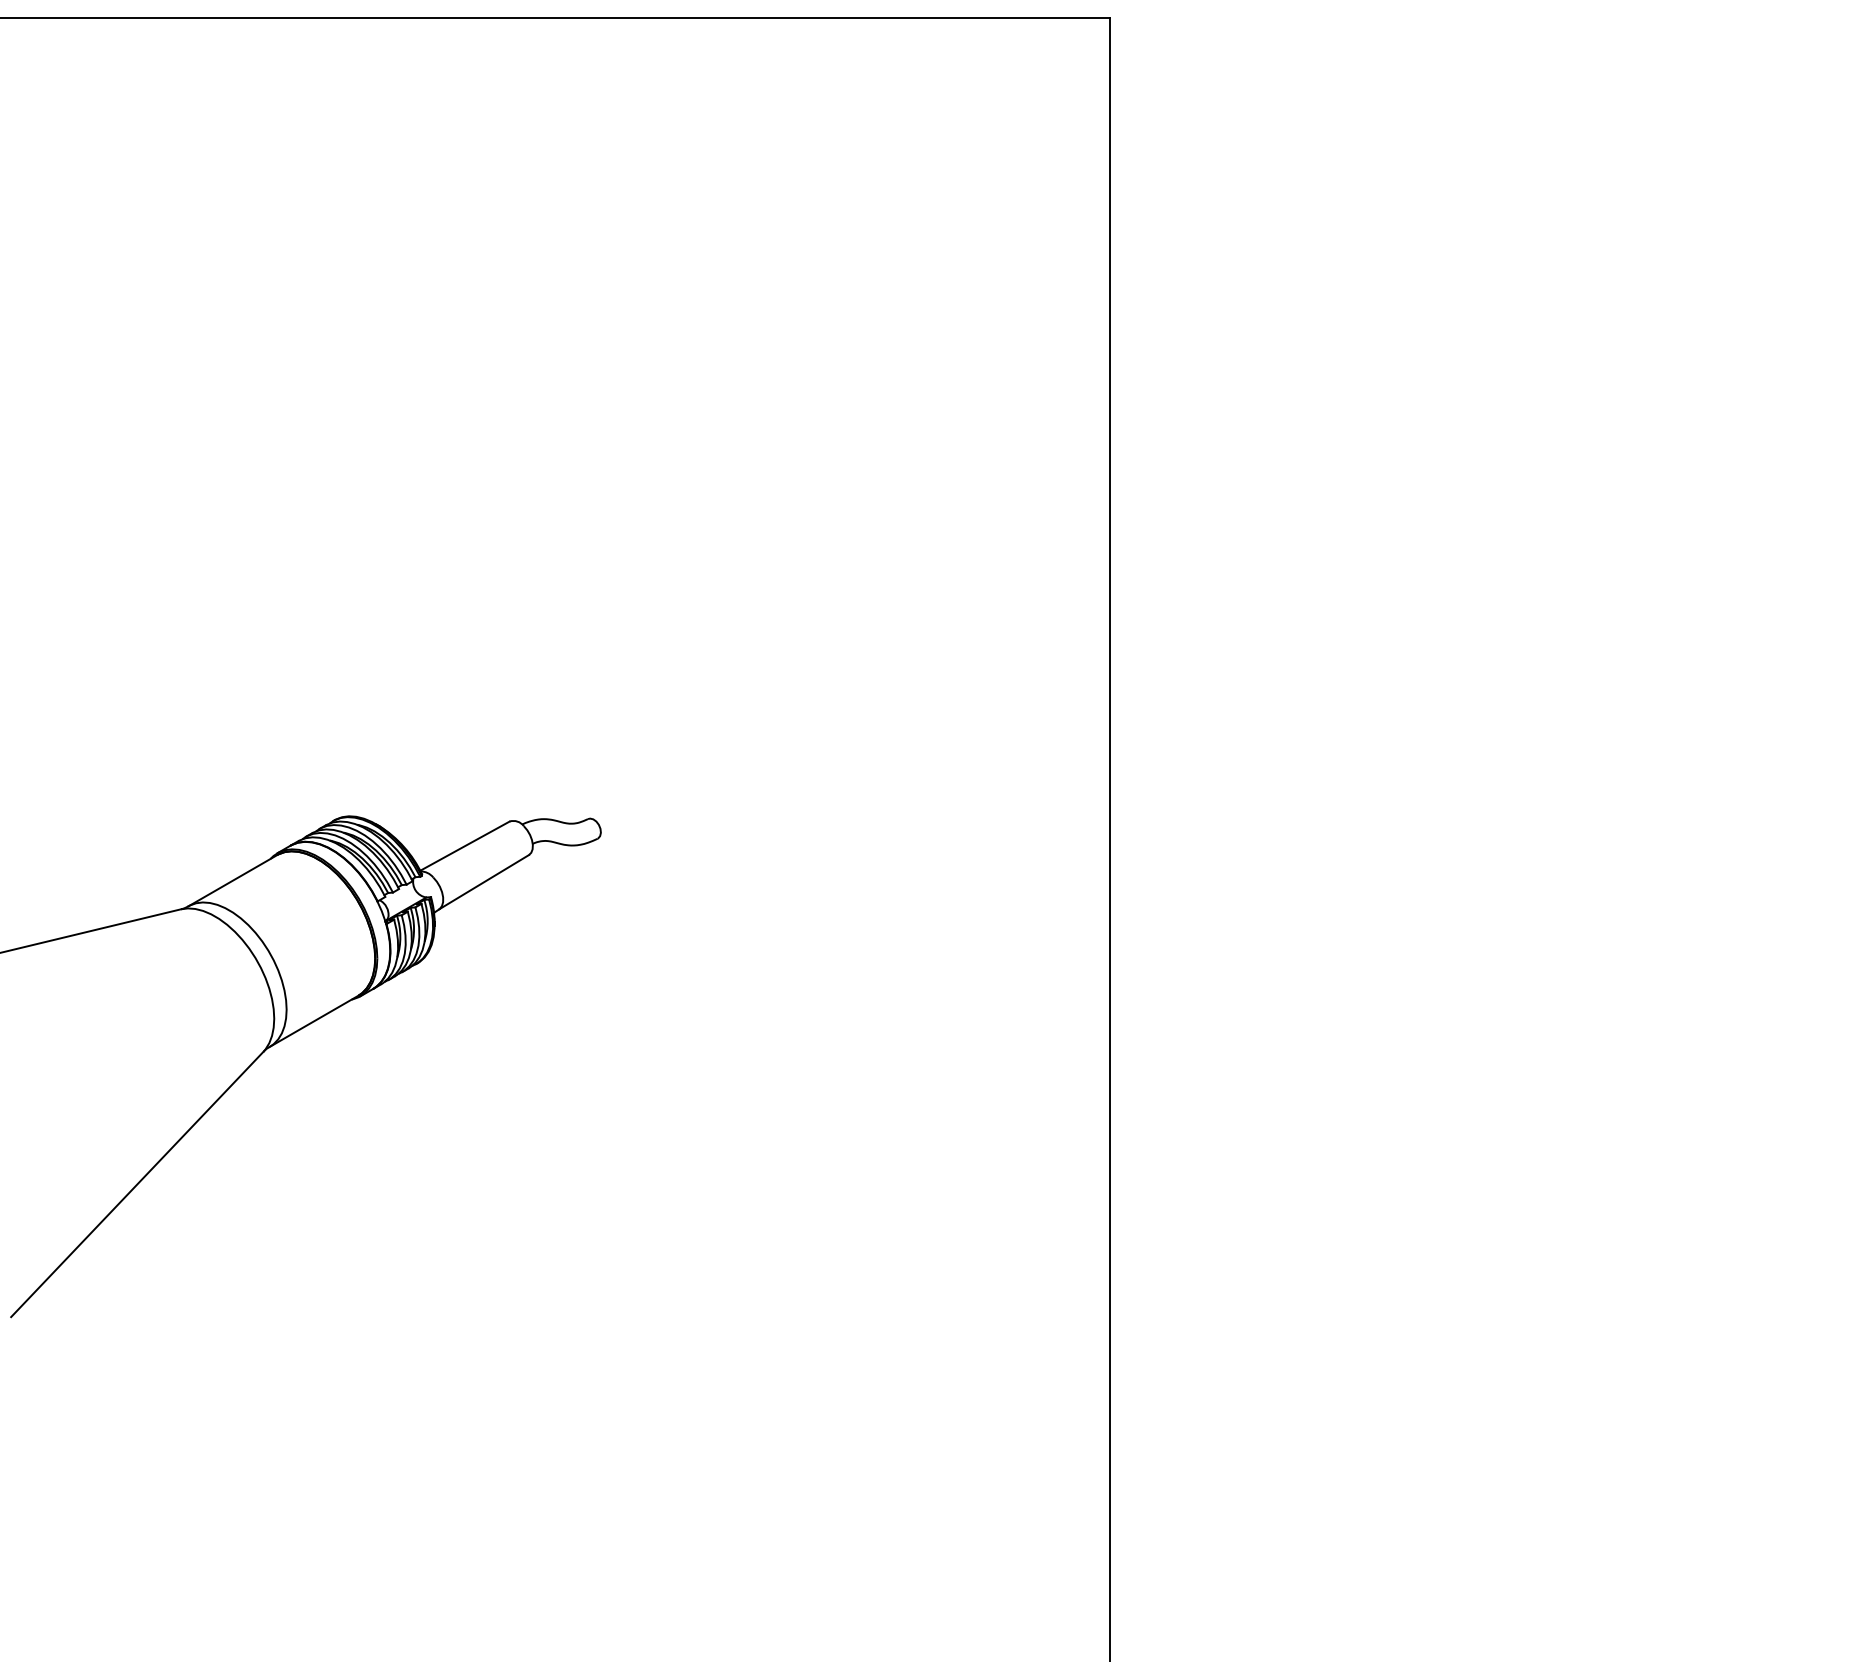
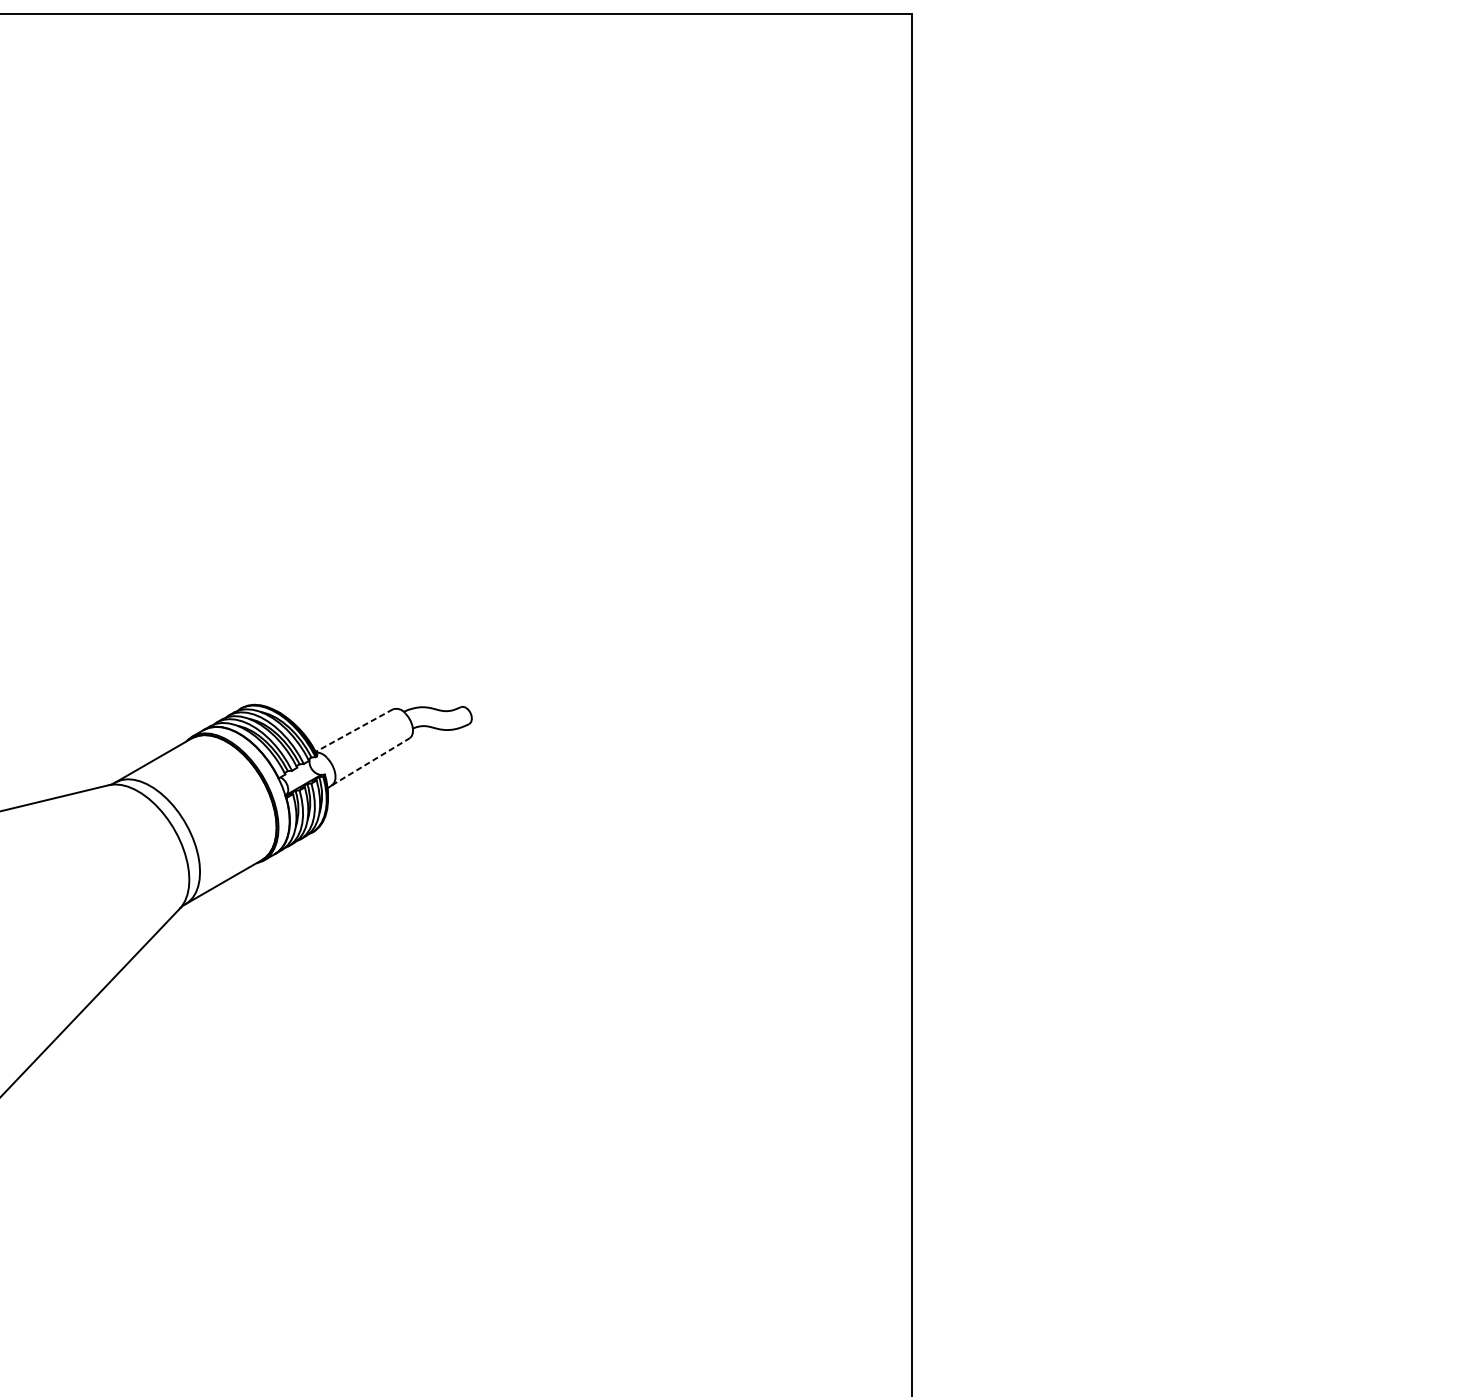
line: (464, 846) -> (353, 730), solid -> dashed
line: (484, 882) -> (371, 762), solid -> dashed

